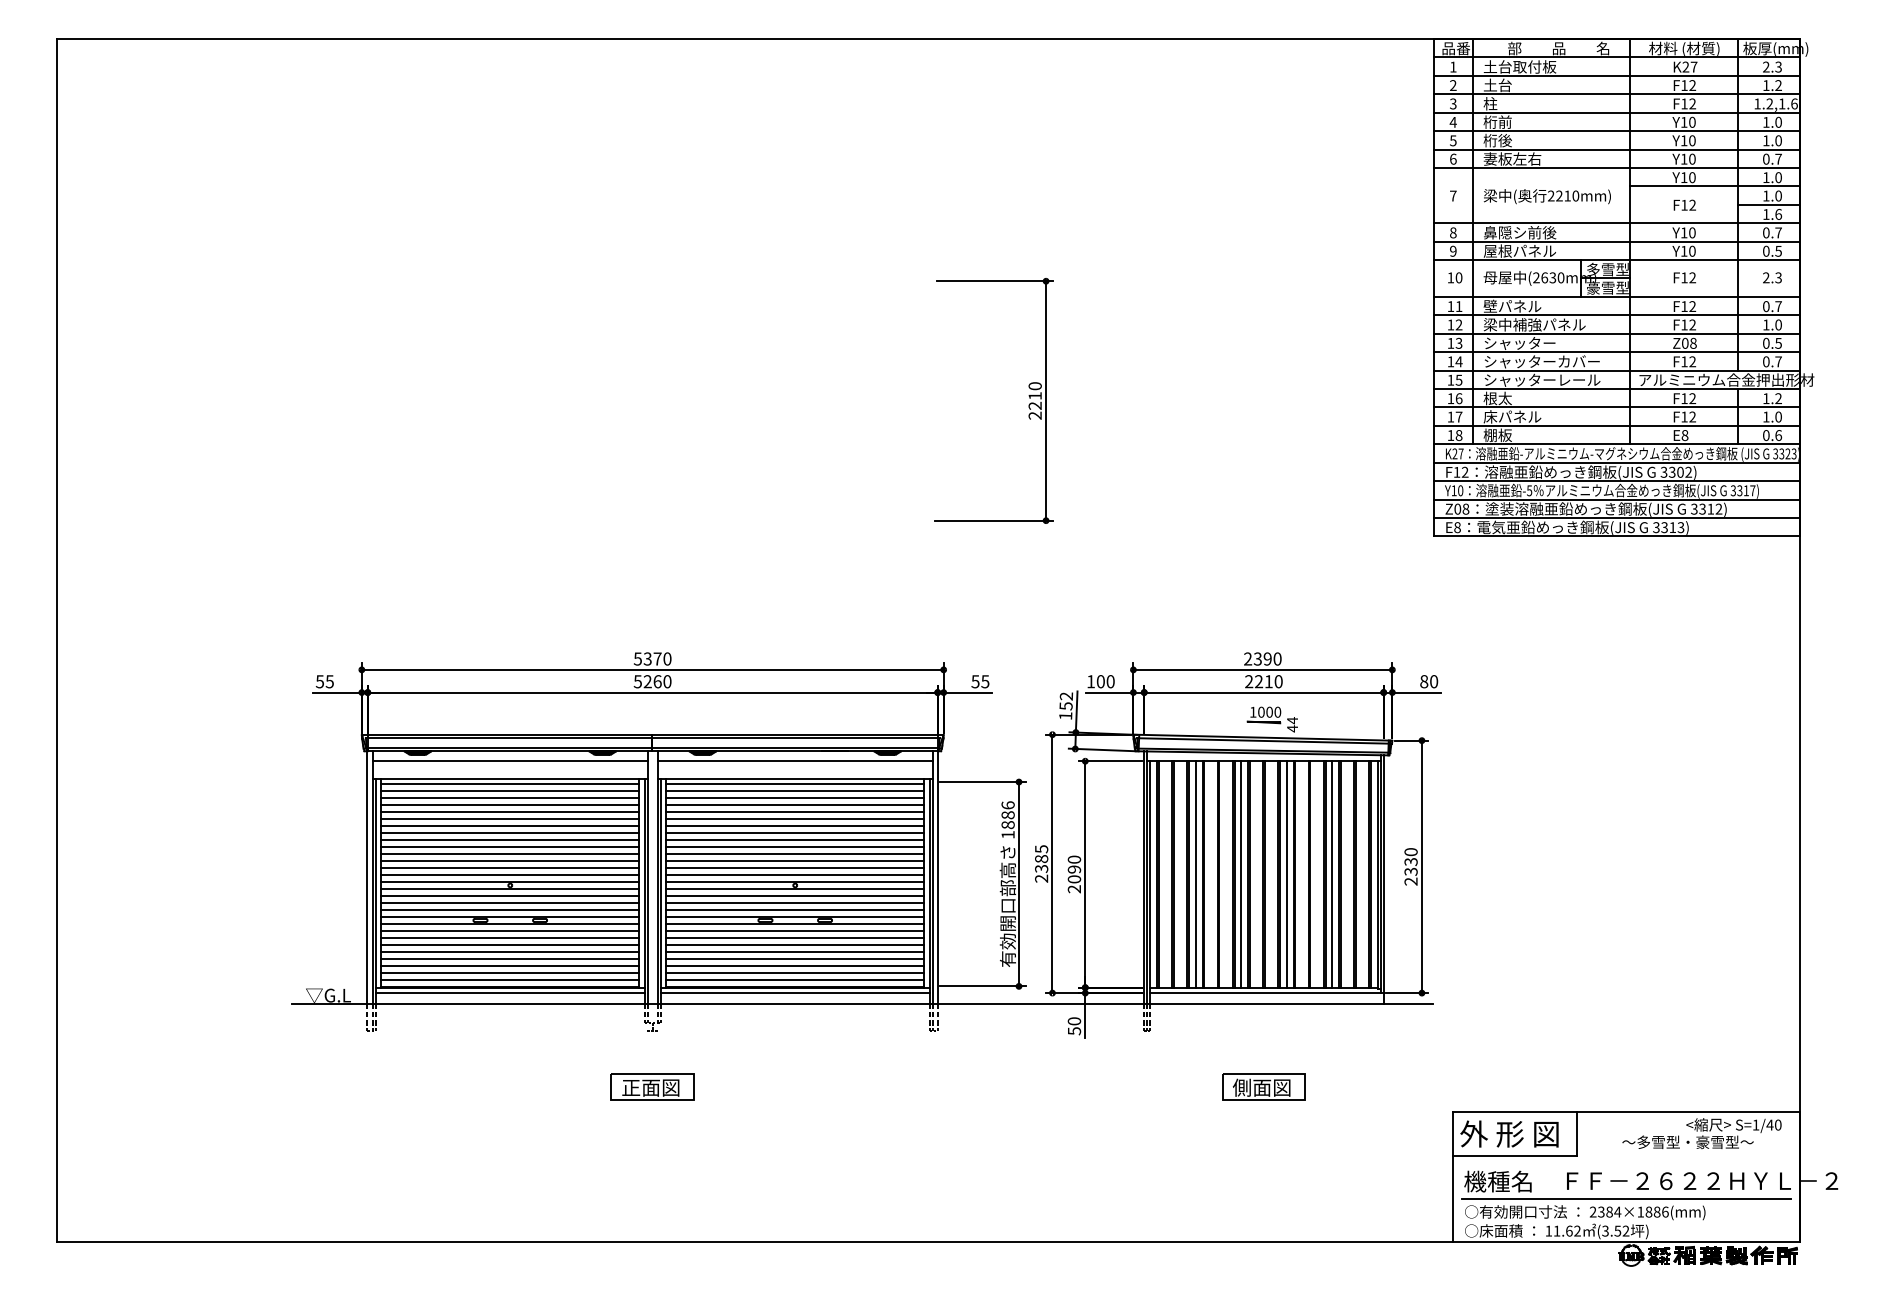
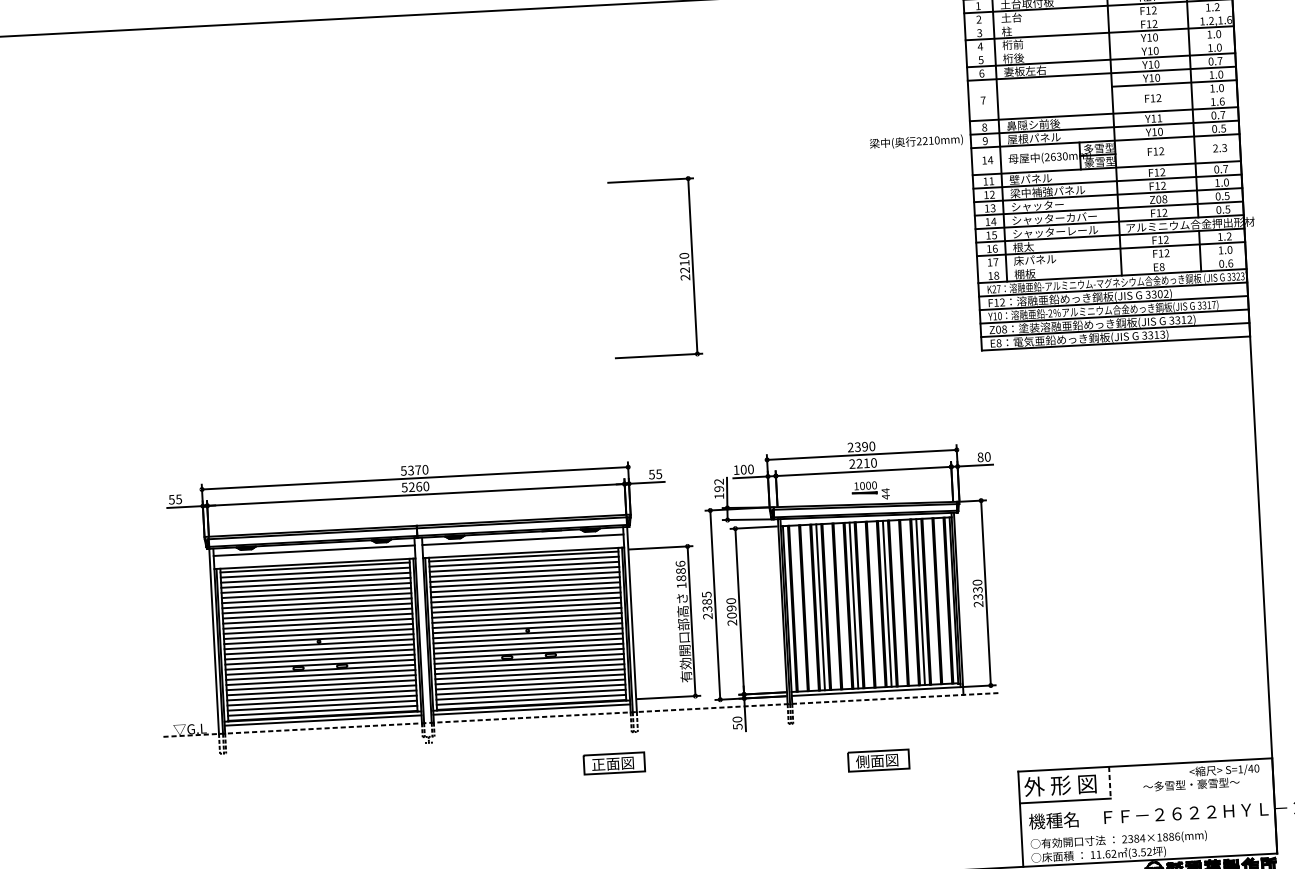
line: (1616, 94) -> (1098, 19), removed
line: (1616, 131) -> (1100, 47), removed
text: (1546, 196) -> (915, 141), moved
line: (1768, 204) -> (1214, 94), removed
text: (1692, 232) -> (1159, 118), Y10 -> Y11
text: (1458, 277) -> (990, 160), 10 -> 14
text: (1778, 361) -> (1227, 209), 0.7 -> 0.5
line: (1616, 425) -> (1111, 262), removed
text: (1529, 490) -> (1050, 313), -5 -> -2
text: (1065, 706) -> (718, 489), 152 -> 192
line: (862, 1003) -> (581, 714), solid -> dashed
part: (652, 1086) -> (614, 762), moved
line: (1577, 1133) -> (1110, 782), solid -> dashed
line: (1626, 1198) -> (1148, 828), removed

